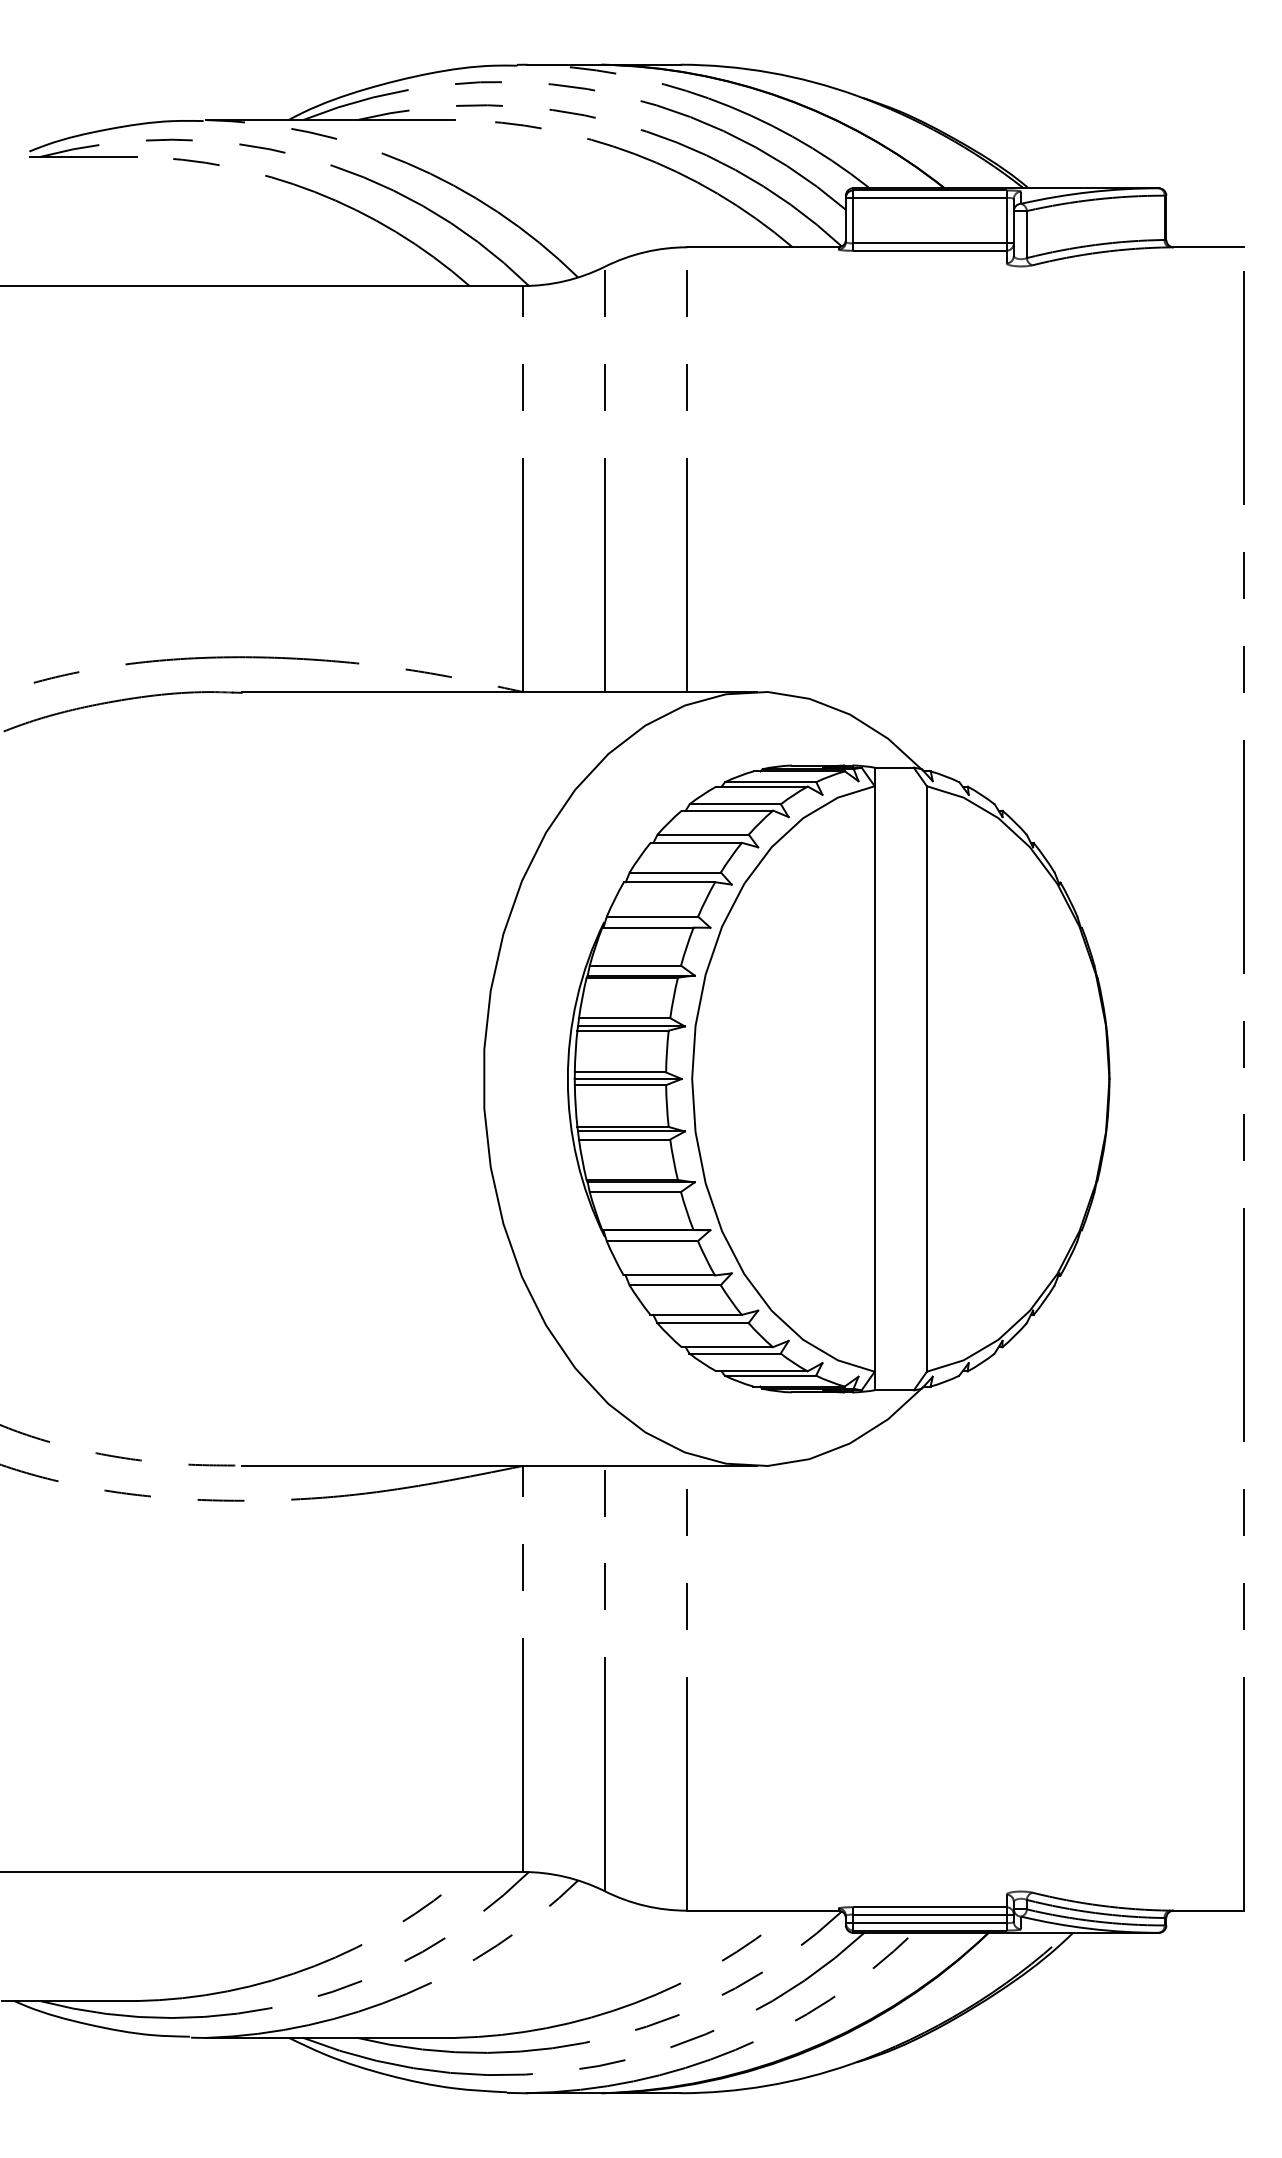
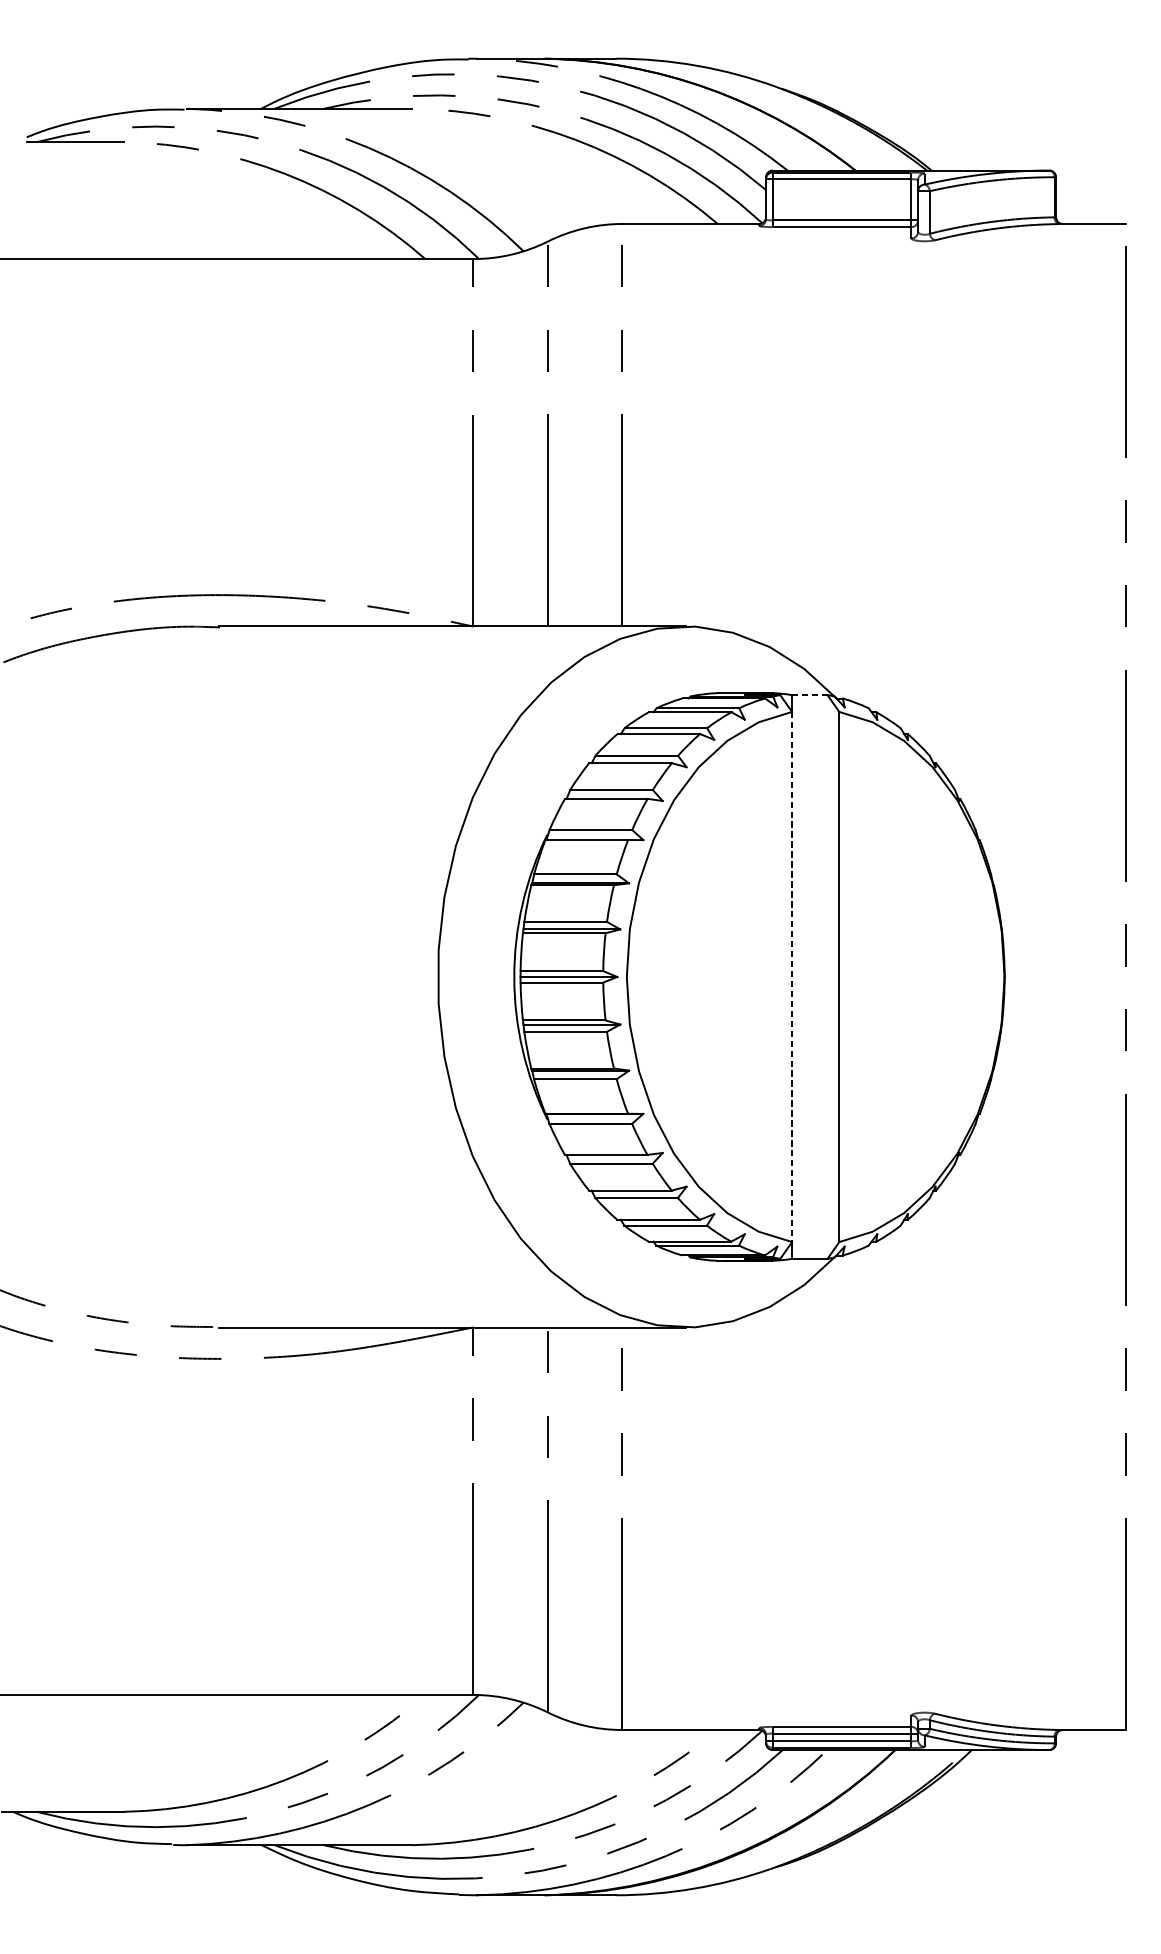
line: (894, 767) -> (810, 694), solid -> dashed
line: (874, 1078) -> (791, 976), solid -> dashed

